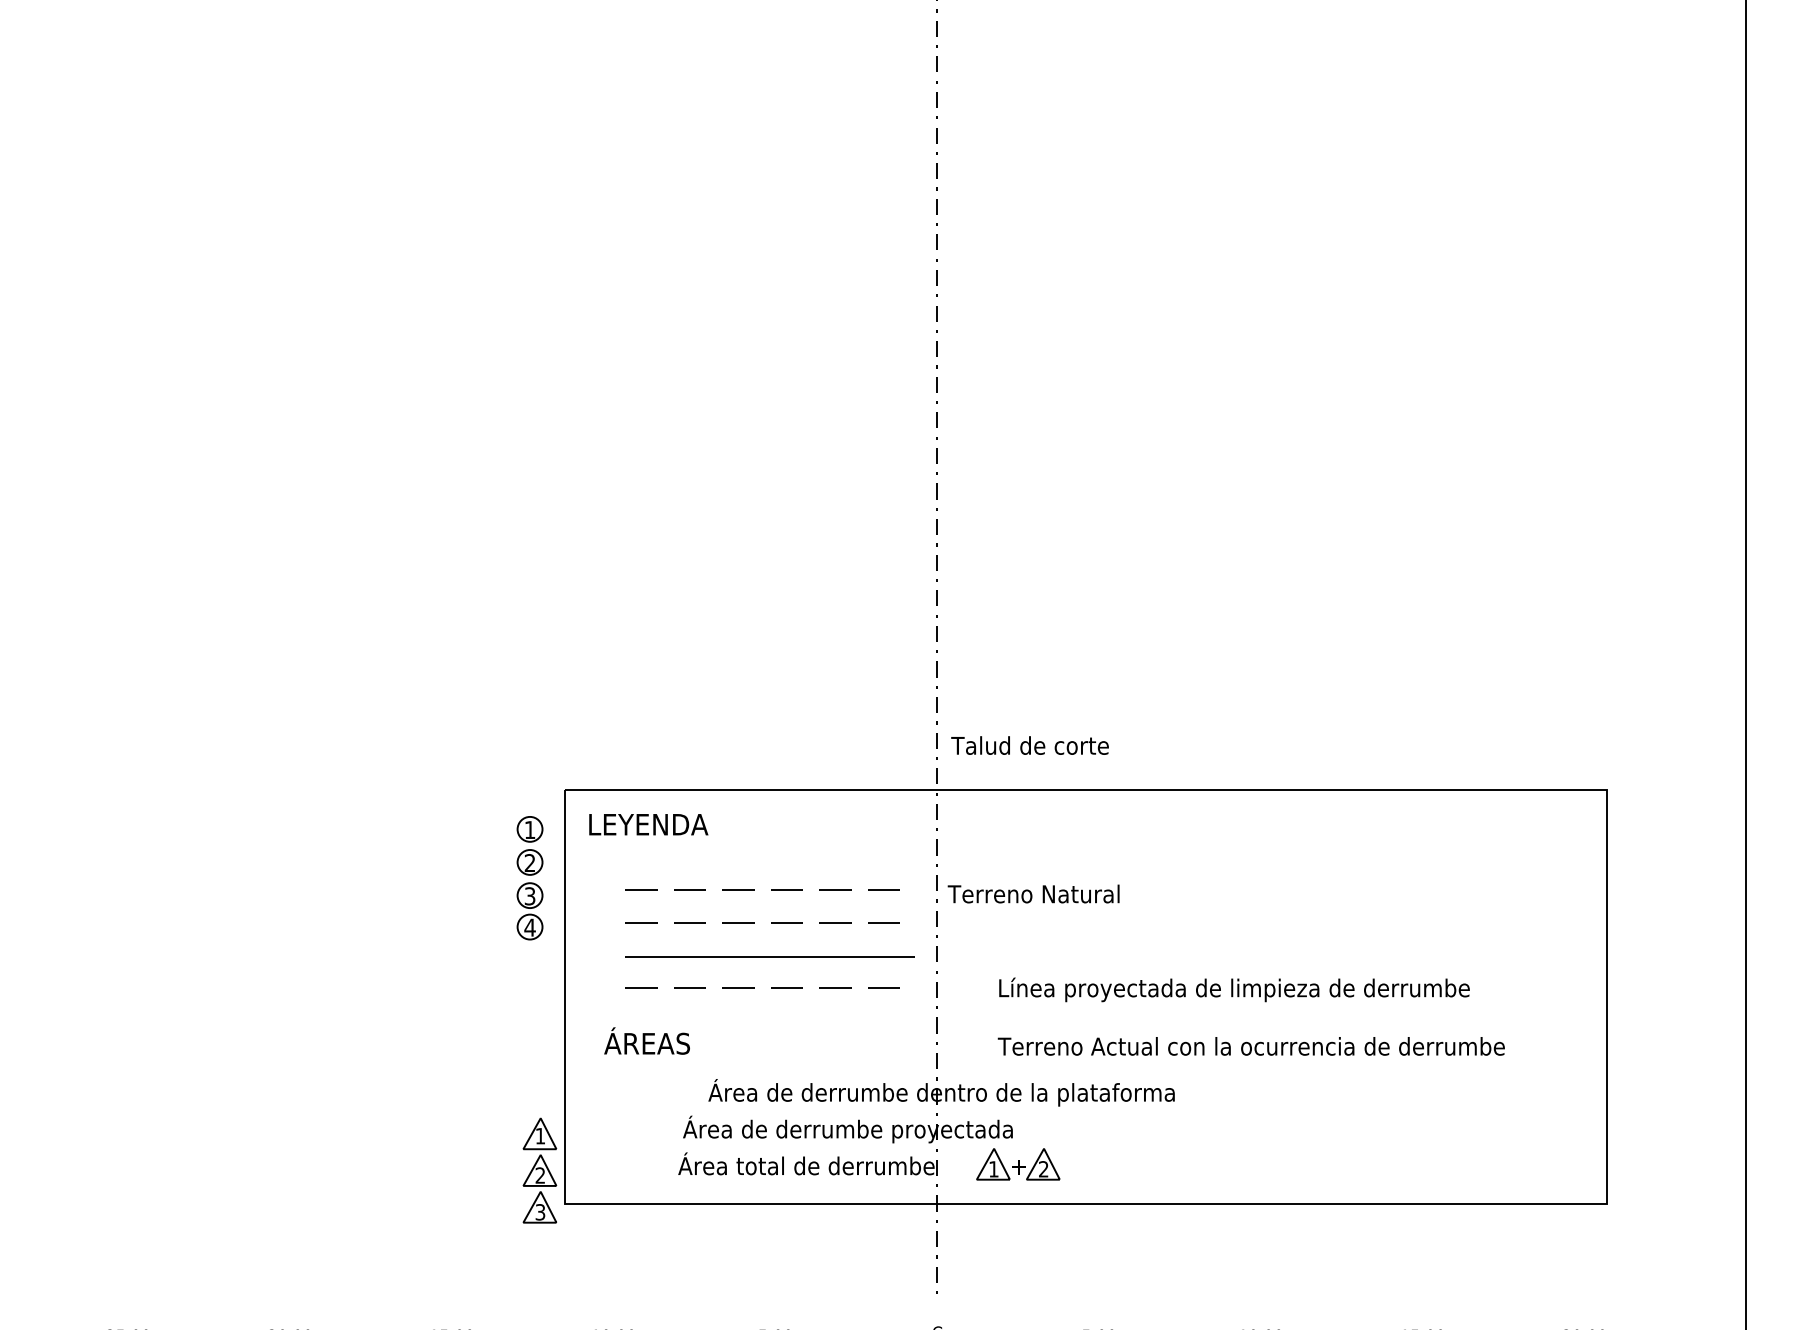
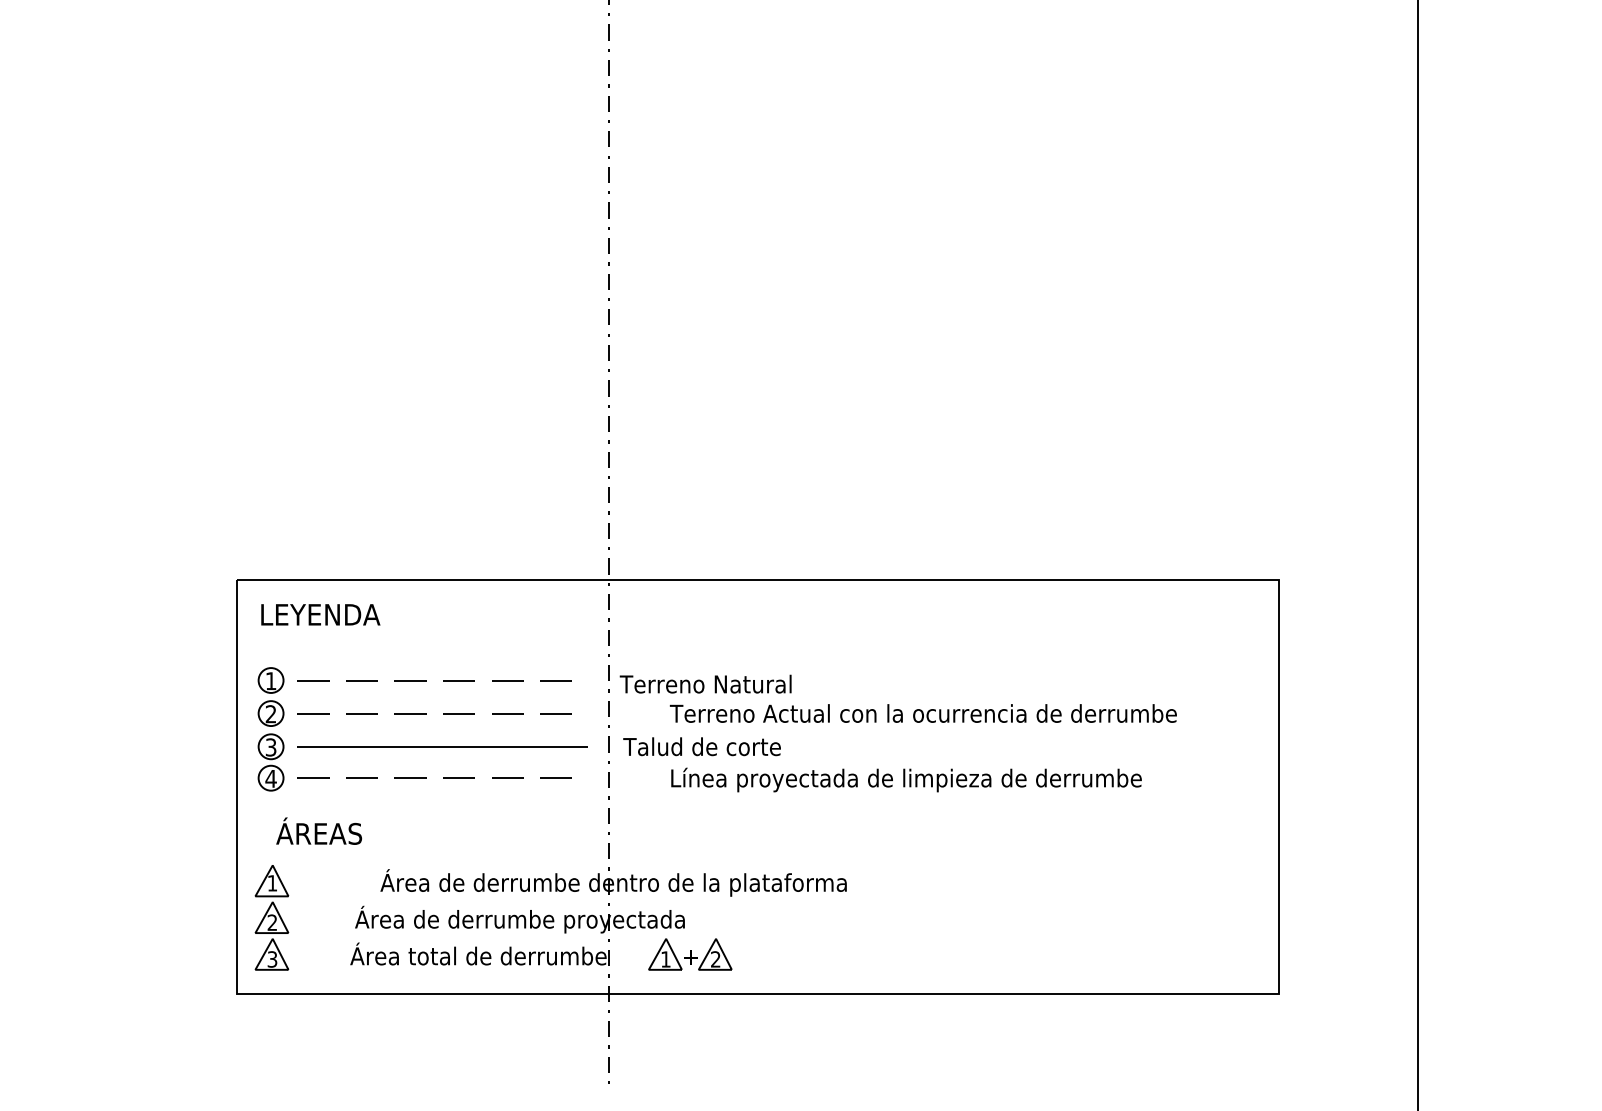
text: (1029, 745) -> (701, 746), moved
part: (529, 878) -> (270, 729), moved
text: (1250, 1046) -> (922, 713), moved
part: (539, 1170) -> (271, 917), moved

